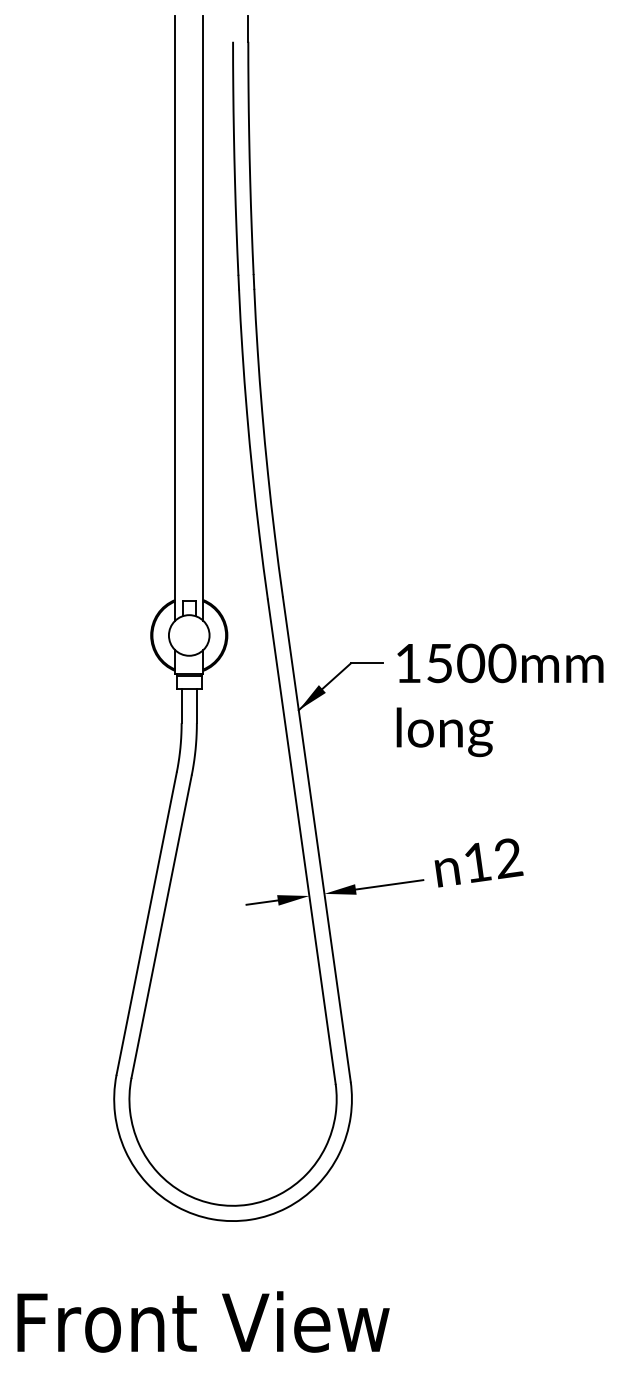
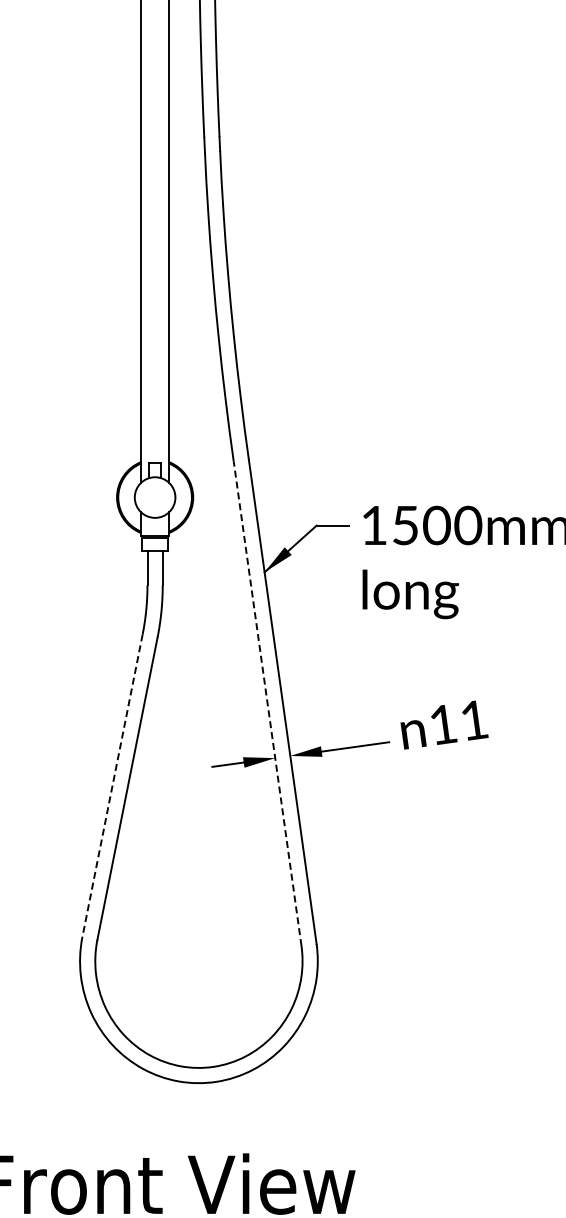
line: (301, 841) -> (267, 703), solid -> dashed
text: (509, 858) -> (475, 720), 12 -> 11
line: (146, 924) -> (112, 786), solid -> dashed

